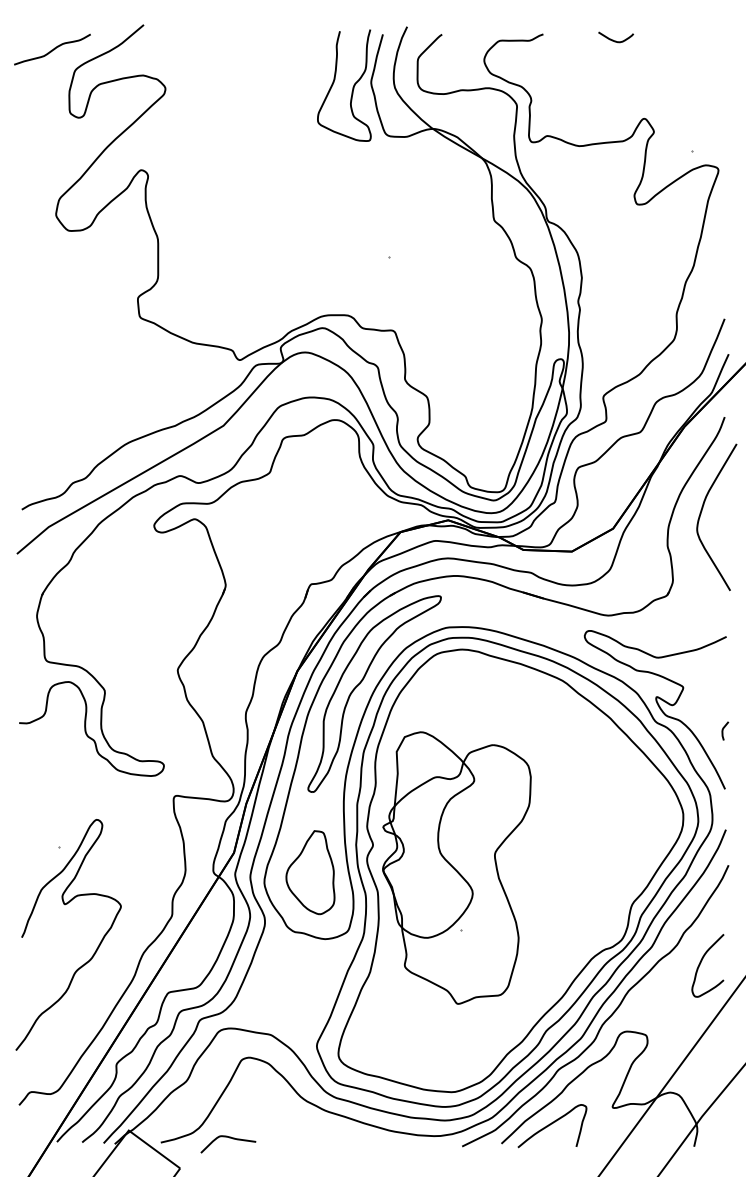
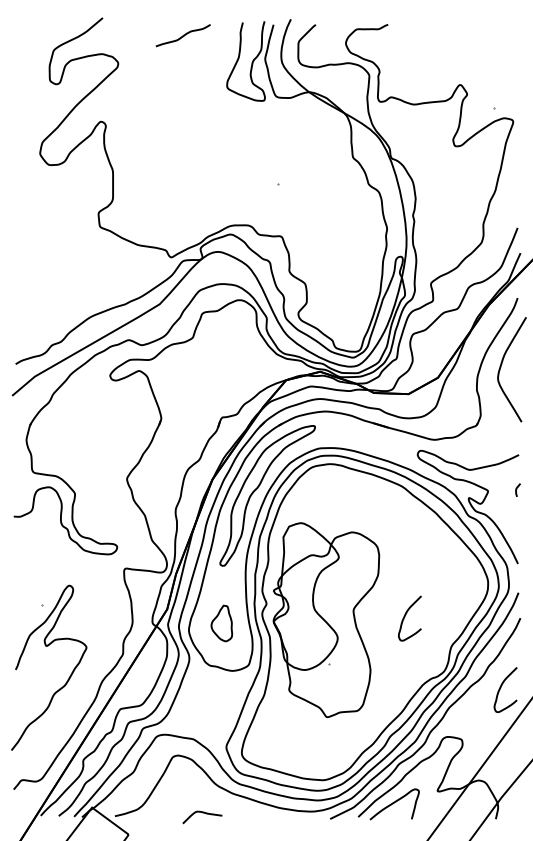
curve: (613, 39) -> (438, 28), removed
curve: (52, 49) -> (183, 35), moved
curve: (723, 730) -> (516, 489), moved
curve: (567, 863) -> (405, 616), added
part: (310, 872) -> (221, 623), size x0.6
curve: (229, 1138) -> (203, 813), moved

